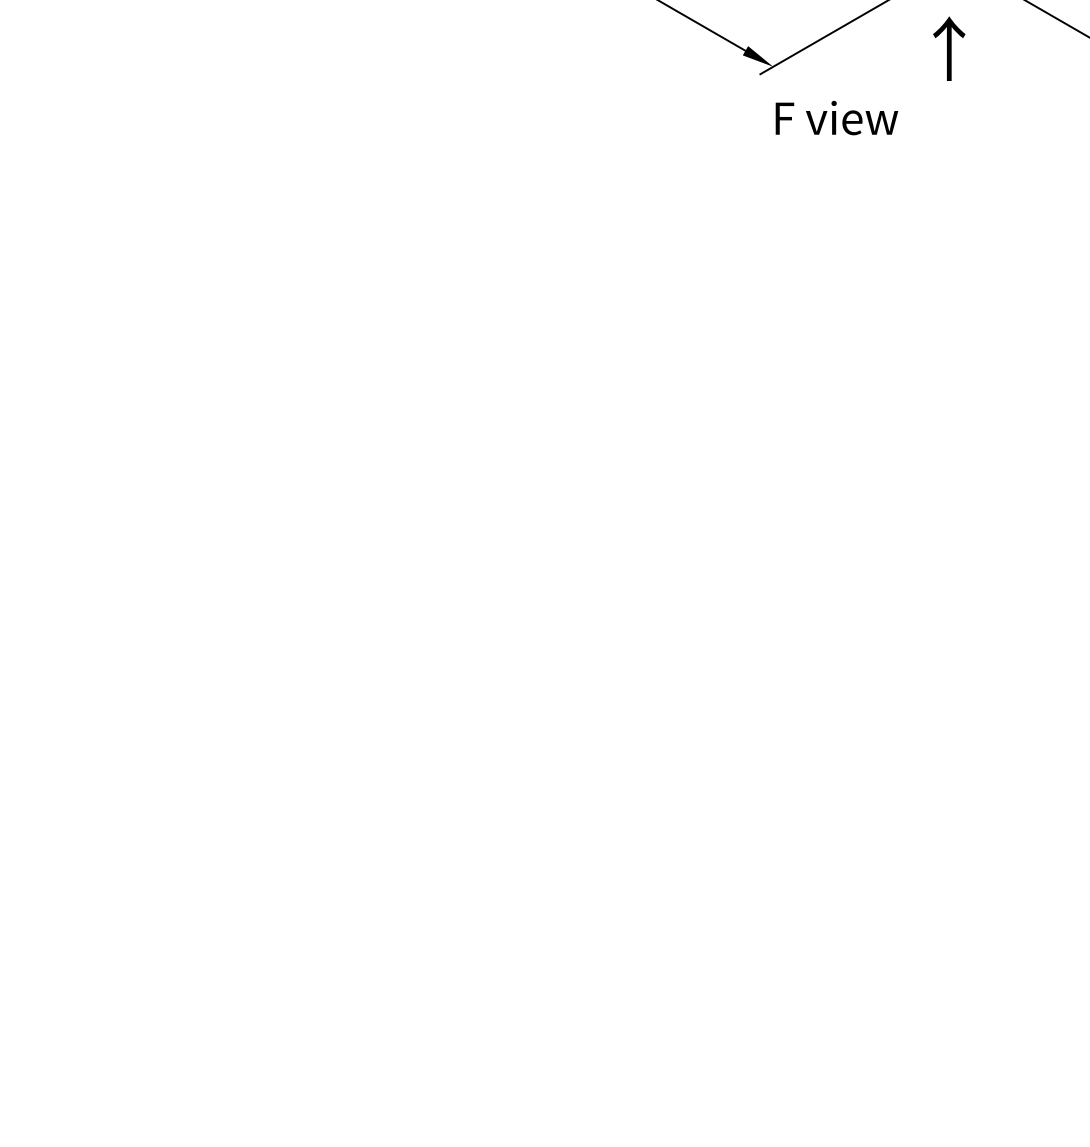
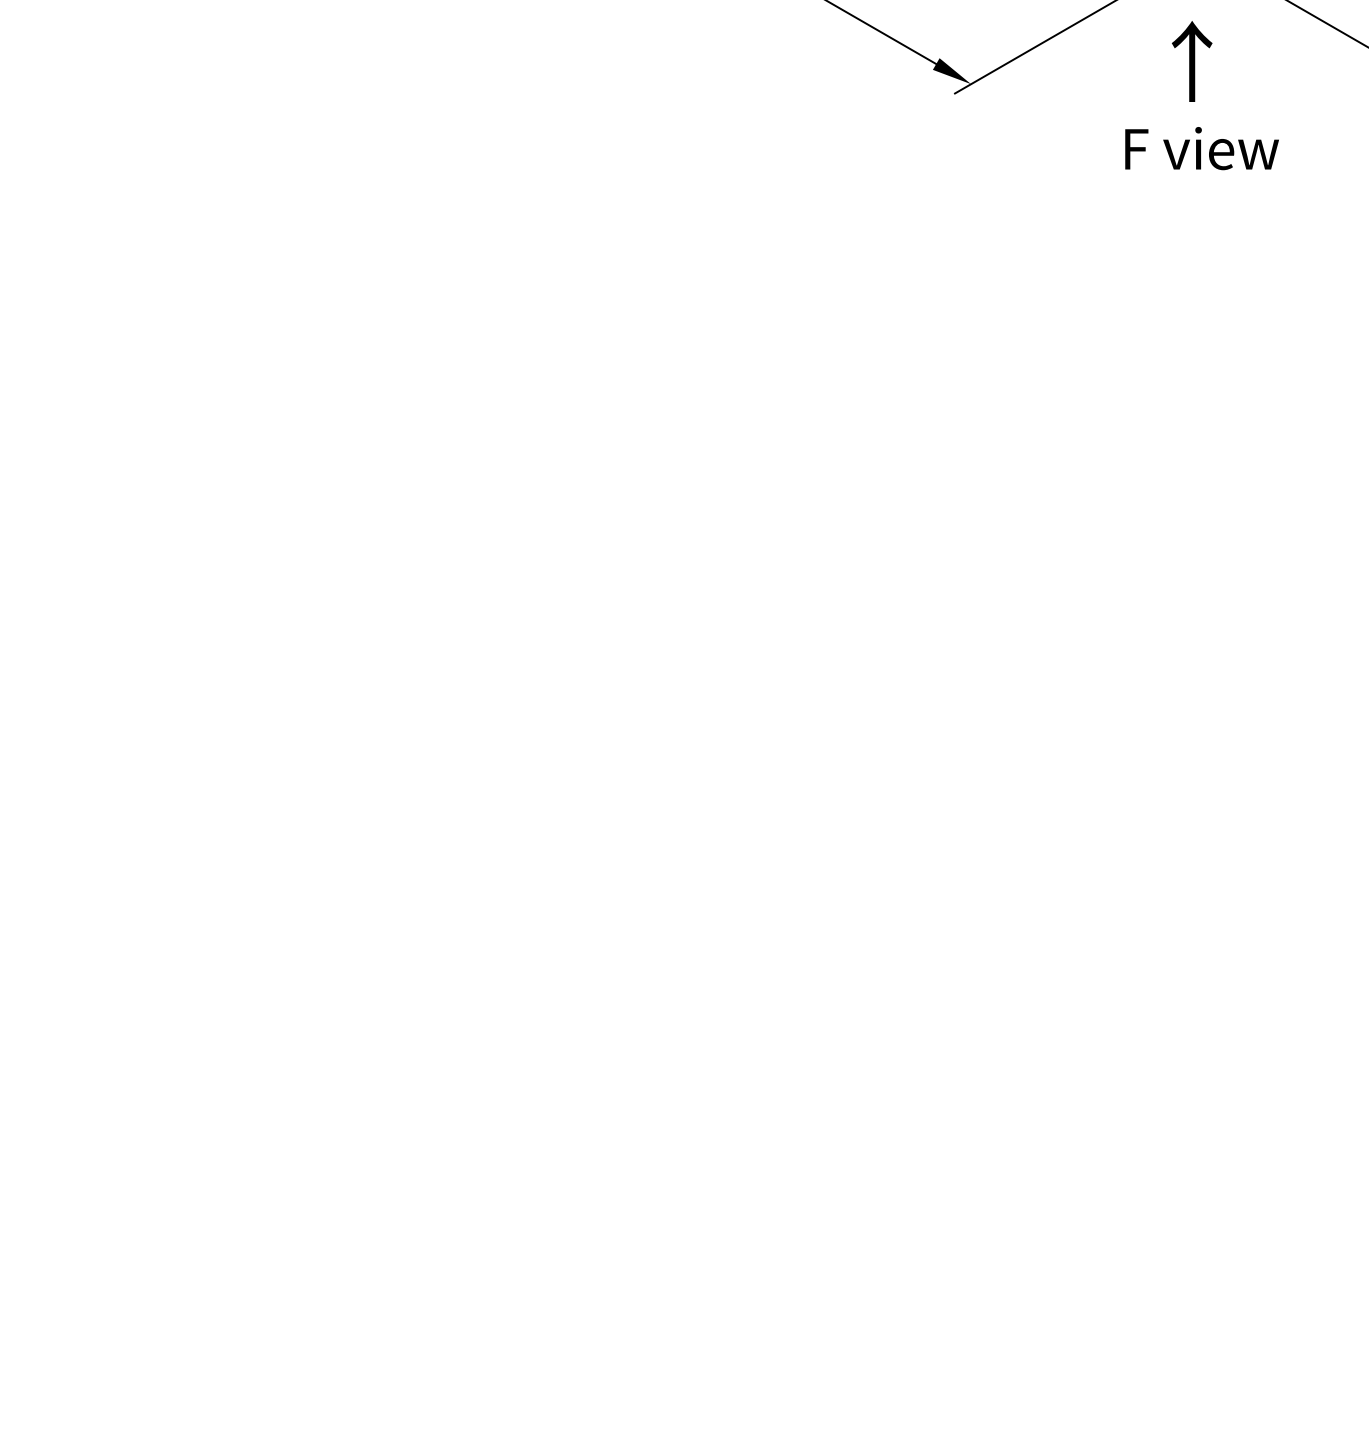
text: (836, 118) -> (1201, 148), moved

